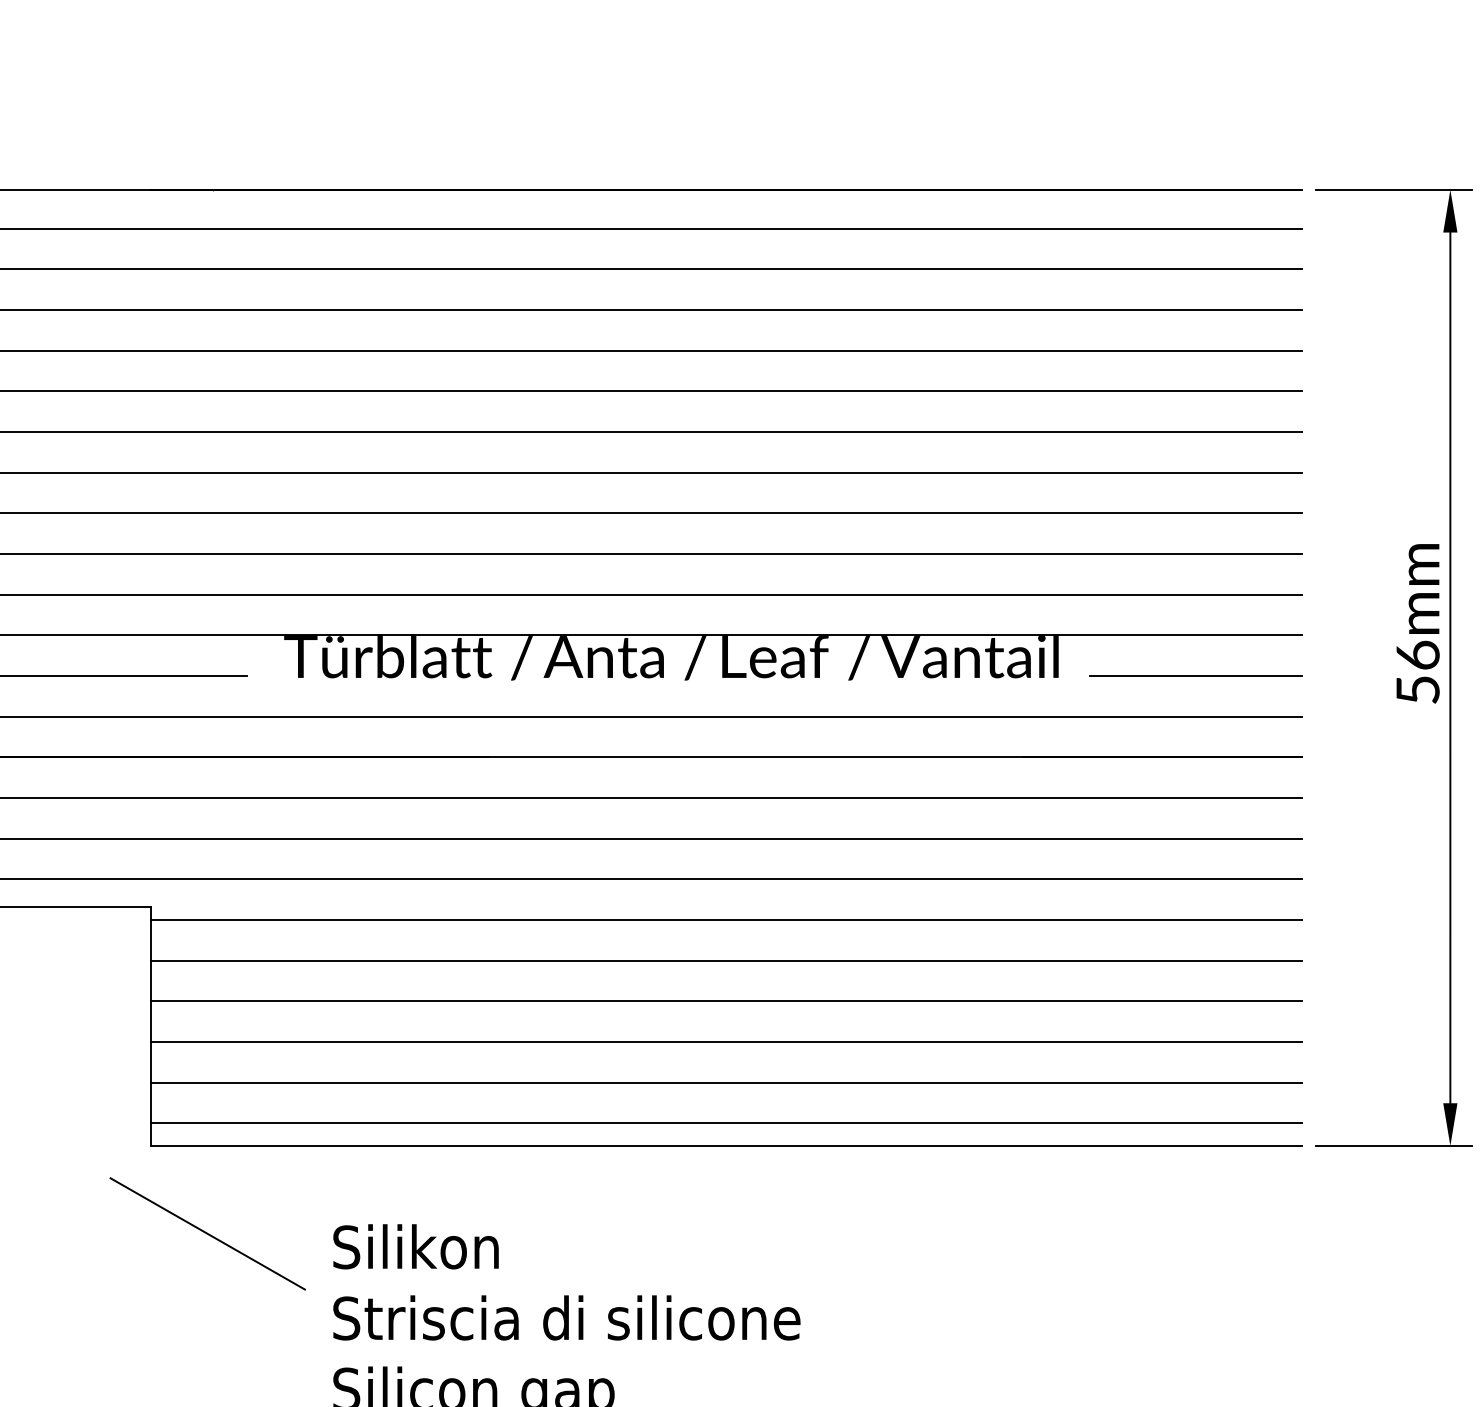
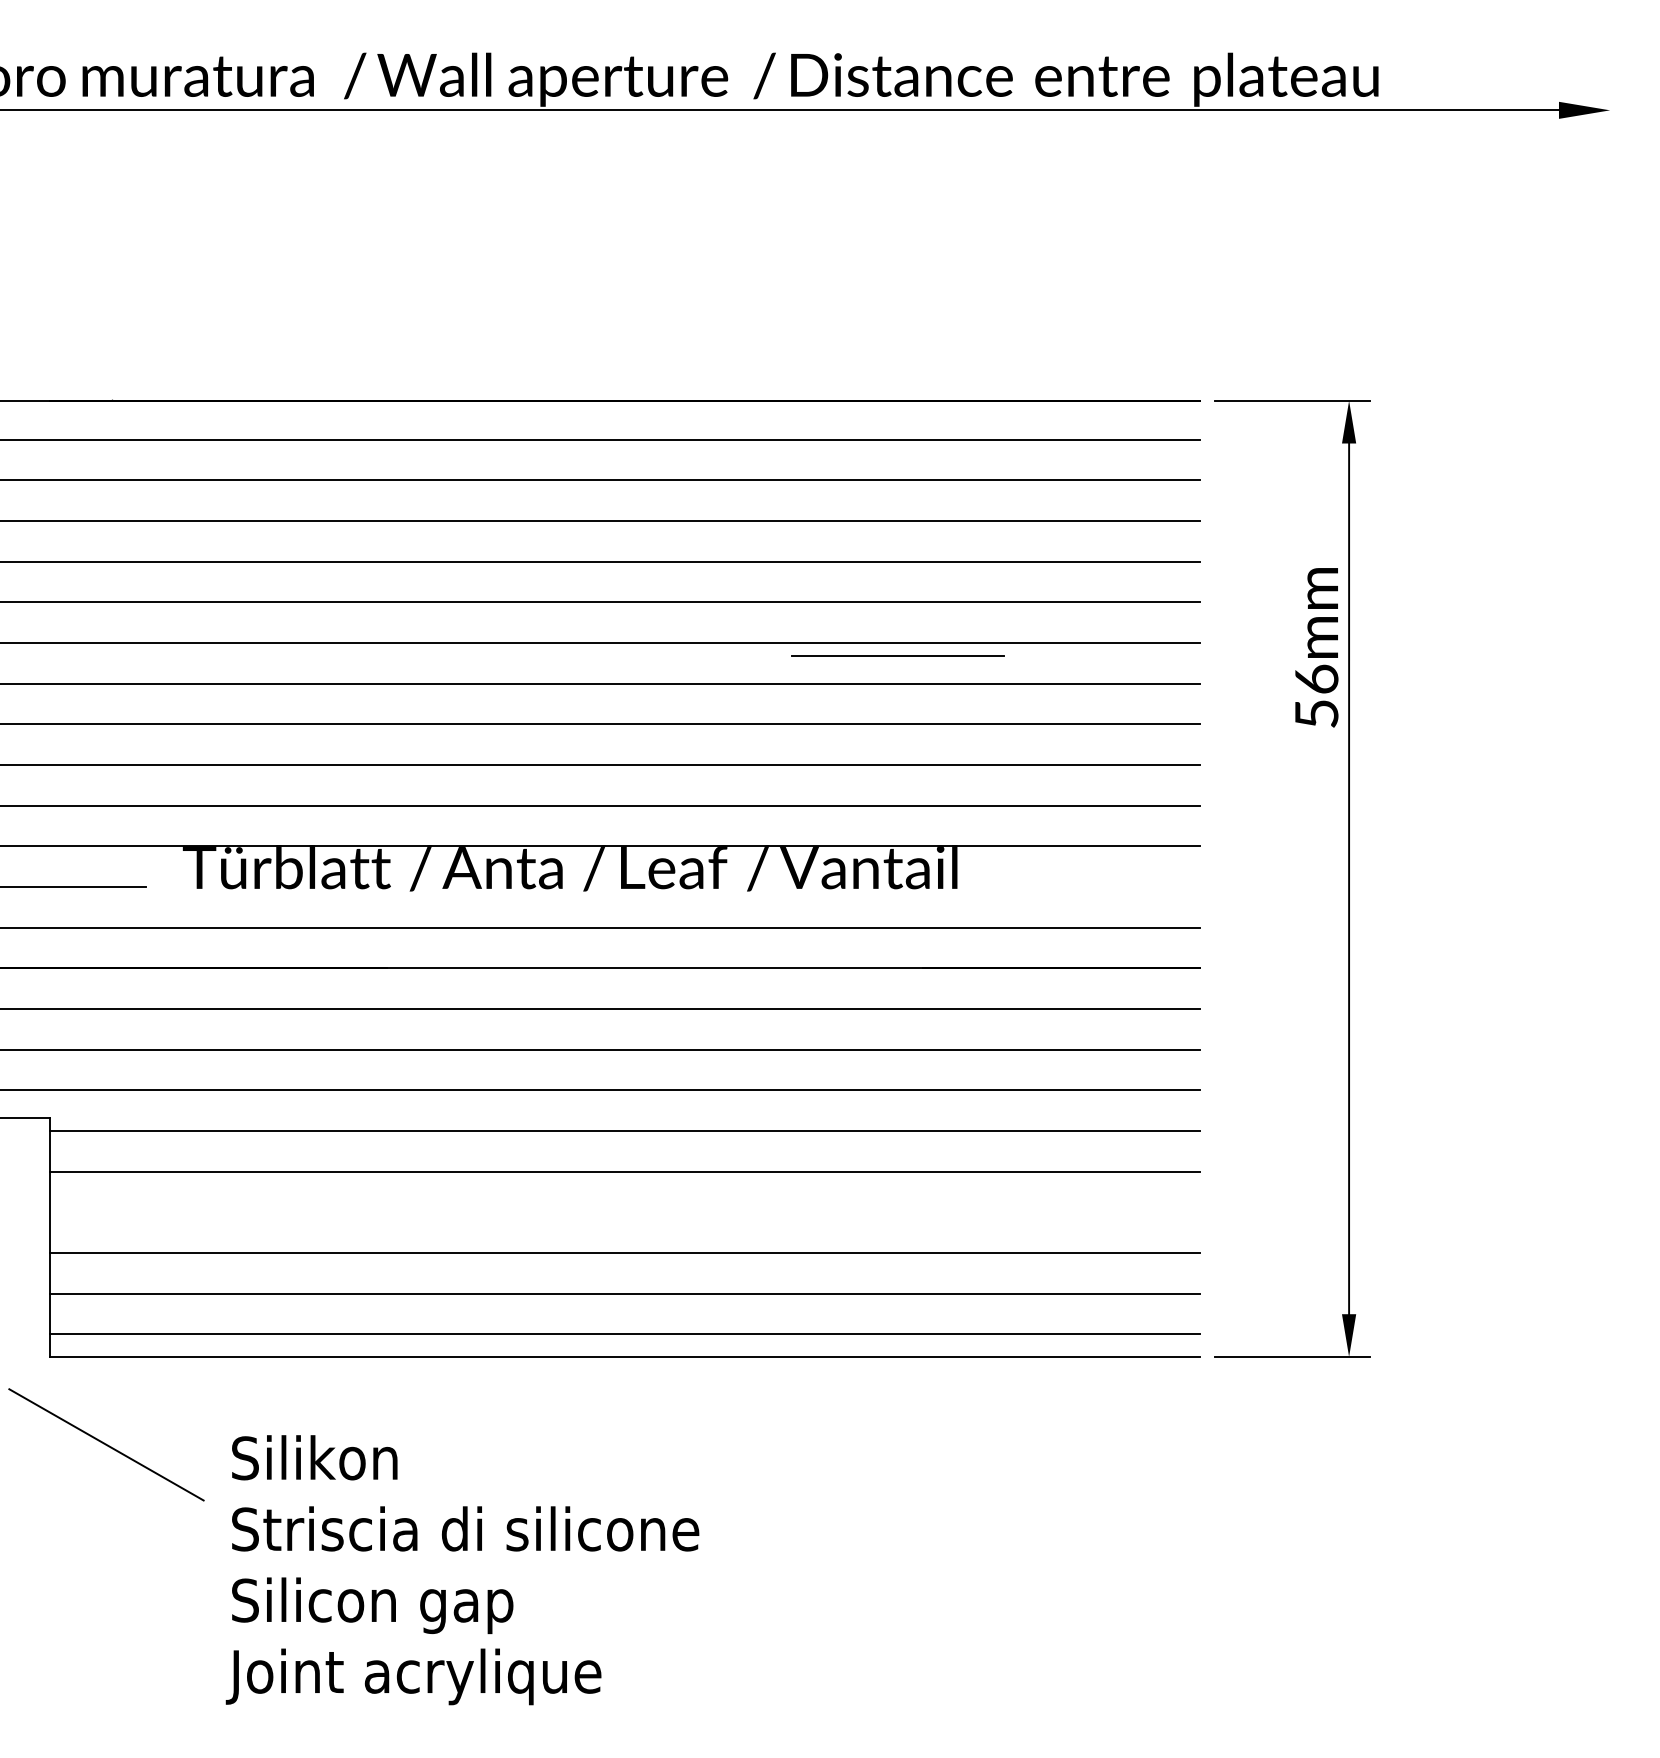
text: (1417, 623) -> (1316, 647), moved
line: (1194, 675) -> (897, 655), moved
line: (725, 1001) -> (624, 1212), removed

